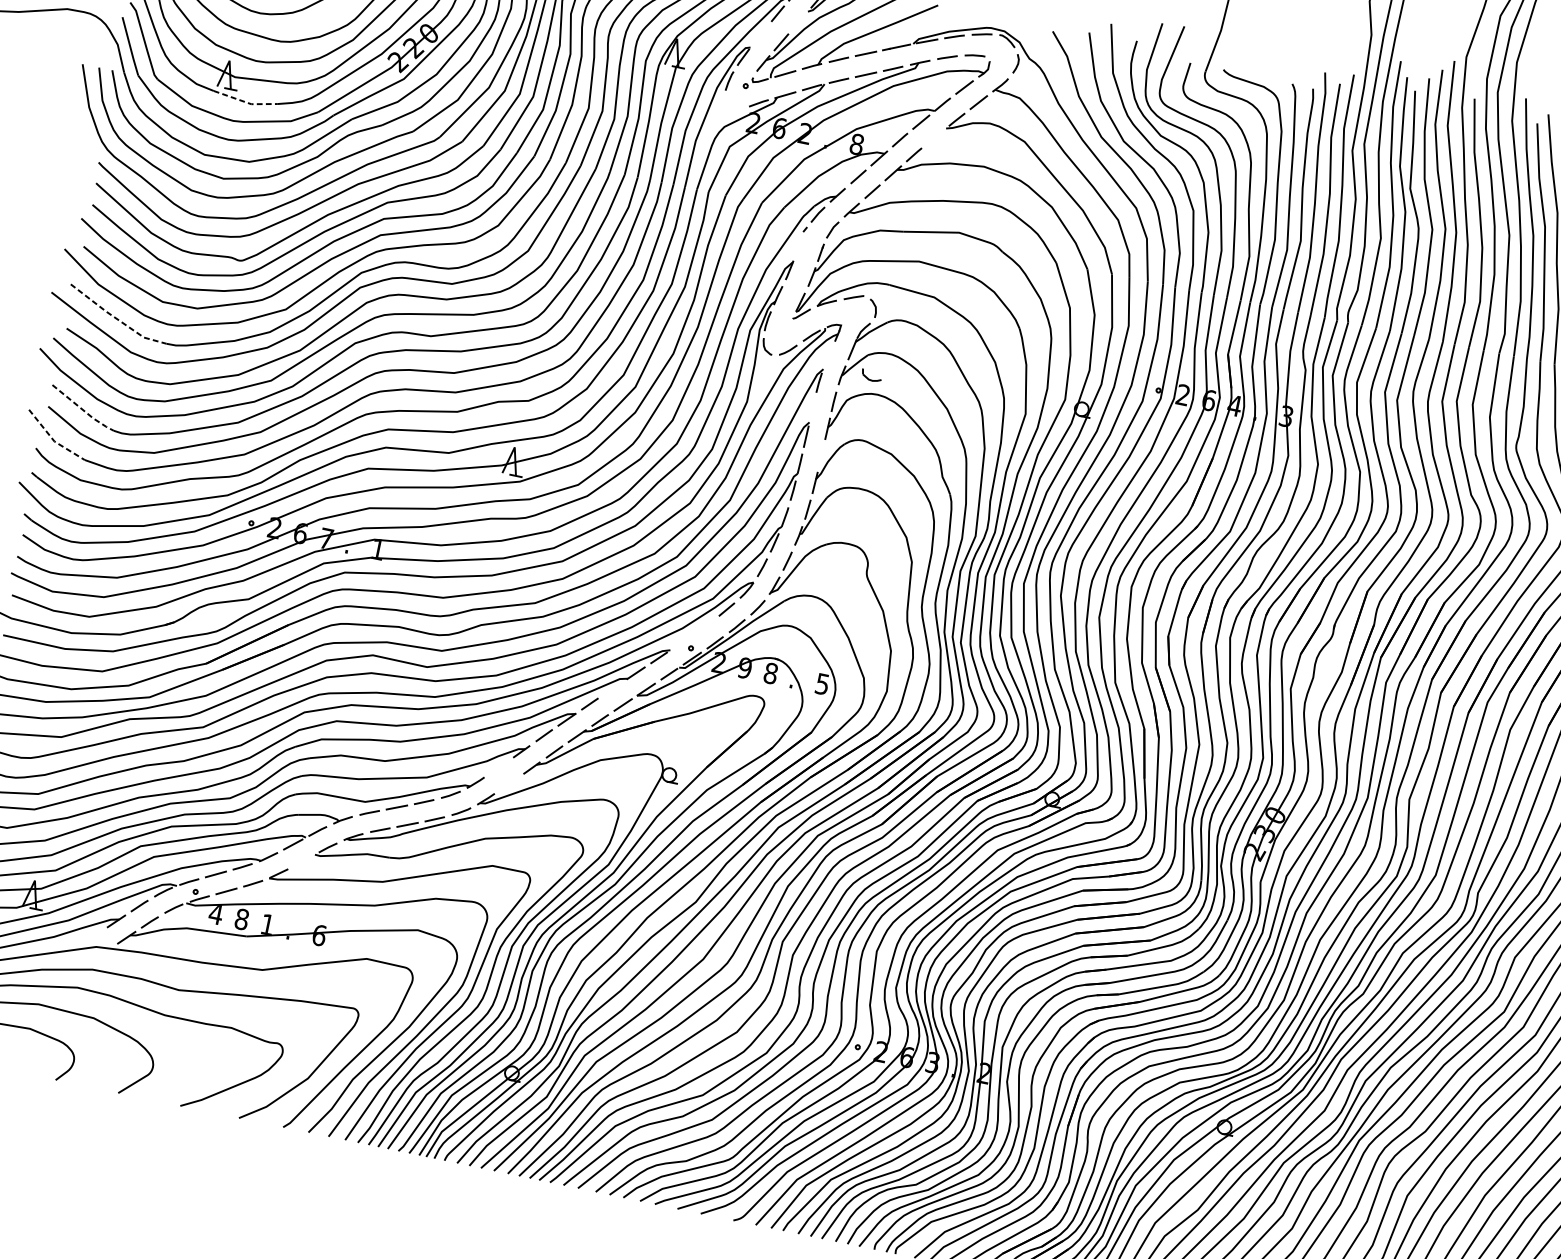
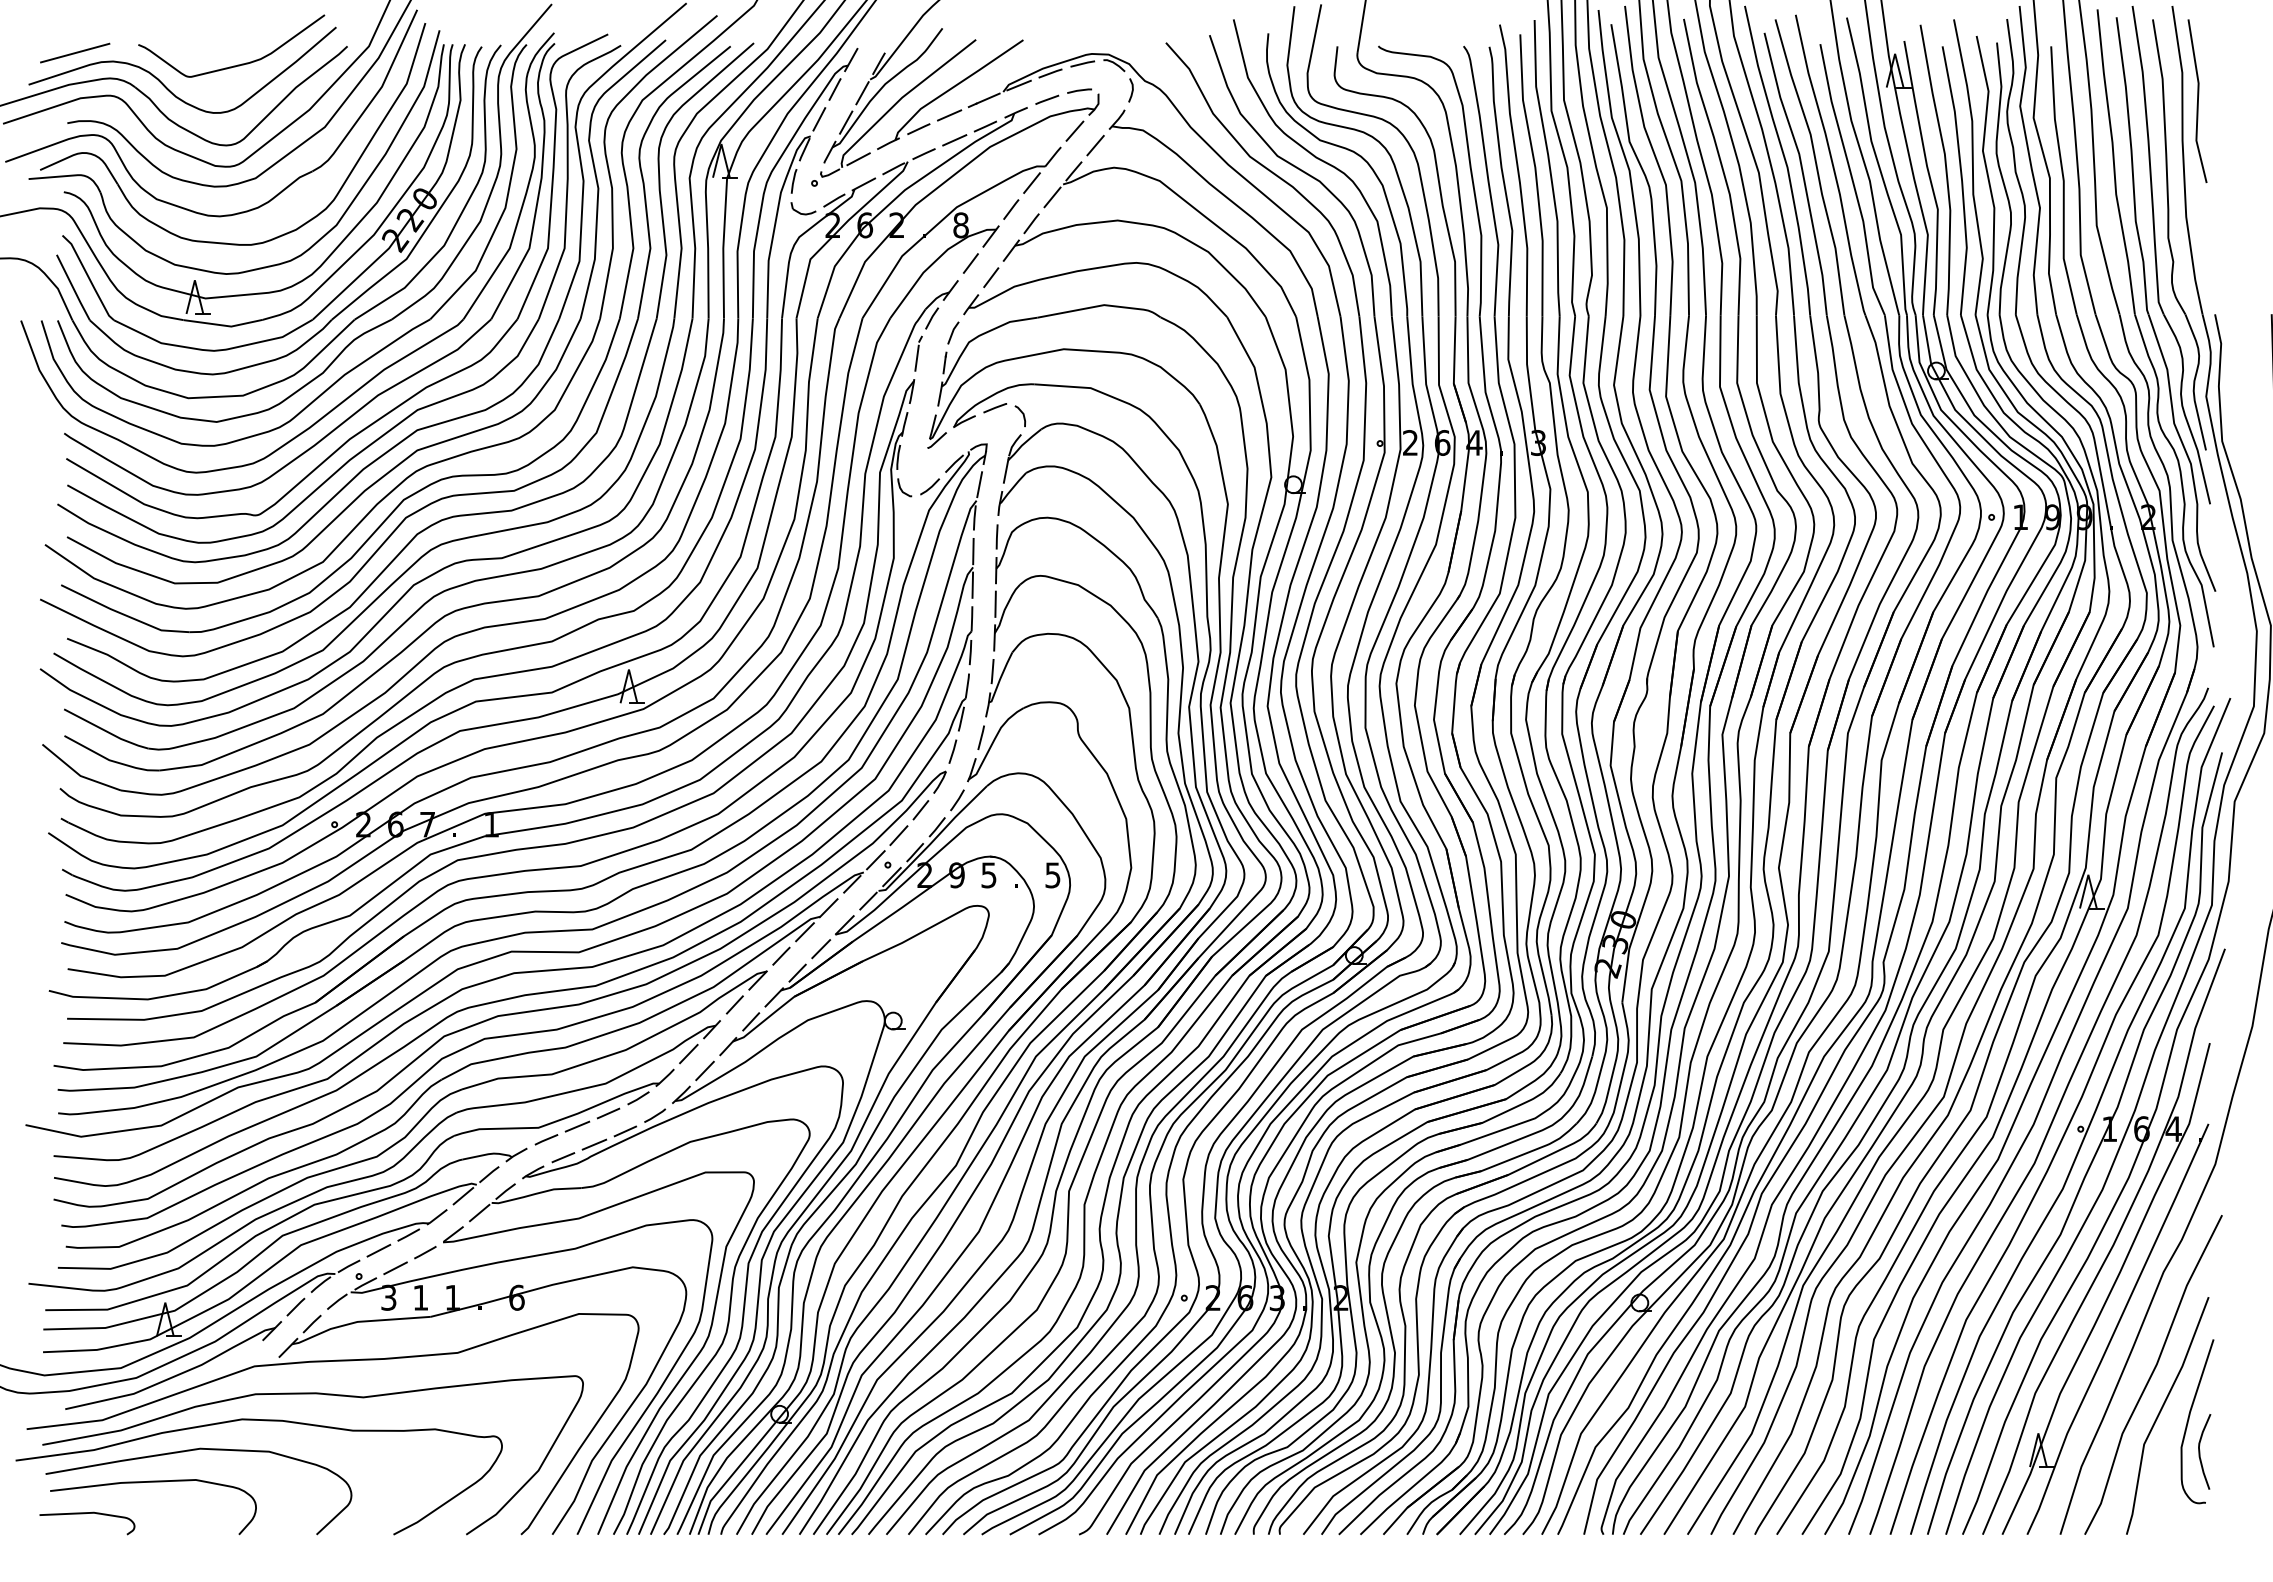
line: (799, 21) -> (862, 93), added
line: (760, 35) -> (819, 119), added
line: (245, 102) -> (224, 325), dashed -> solid
line: (935, 137) -> (1052, 197), added
line: (798, 243) -> (916, 357), added
line: (117, 318) -> (124, 614), dashed -> solid
line: (828, 356) -> (979, 484), added
part: (871, 375) -> (803, 208), moved
line: (812, 409) -> (973, 551), added
line: (82, 410) -> (106, 731), dashed -> solid
line: (53, 440) -> (78, 774), dashed -> solid
line: (821, 455) -> (995, 603), added
line: (704, 626) -> (898, 835), added
line: (681, 642) -> (875, 860), added
text: (770, 673) -> (988, 875), 8 -> 5
line: (612, 688) -> (804, 932), added
line: (498, 767) -> (688, 1053), added
line: (508, 783) -> (704, 1070), added
line: (303, 860) -> (479, 1212), added
text: (215, 913) -> (388, 1297), 4 -> 3
text: (241, 919) -> (420, 1297), 8 -> 1

